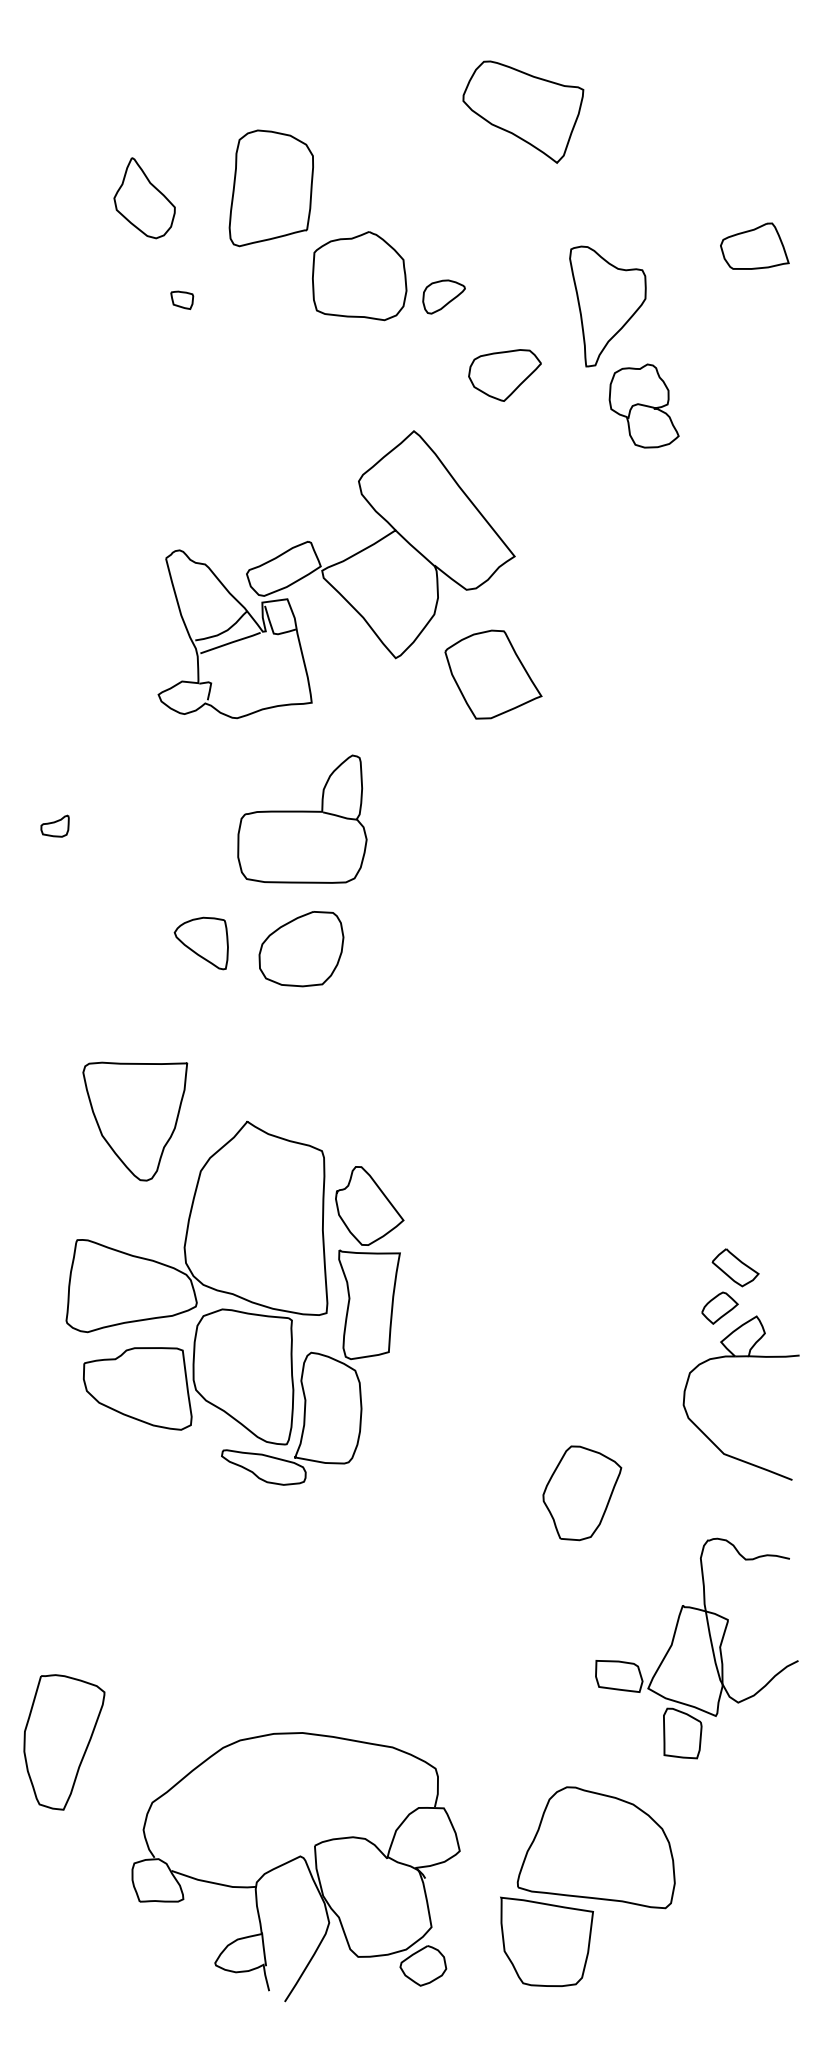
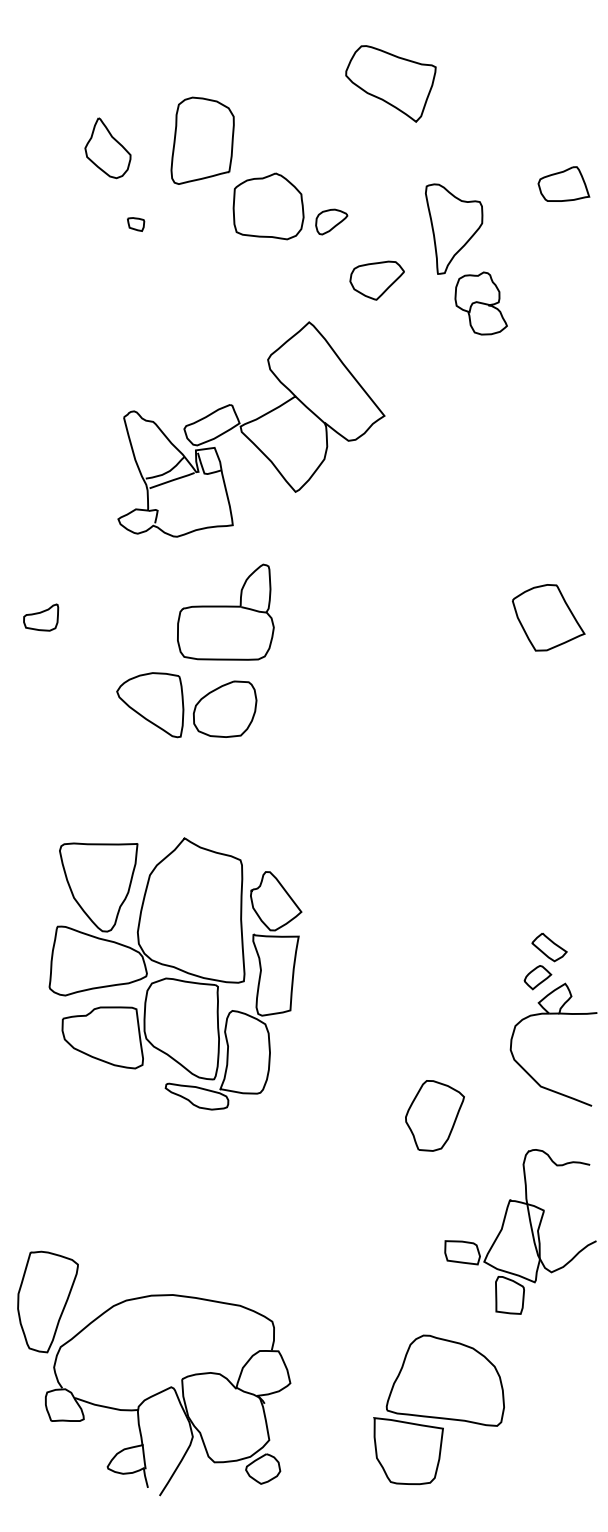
part: (493, 674) -> (548, 617), moved
part: (54, 825) -> (40, 616), size x1.67
part: (201, 943) -> (150, 705), size x1.67
part: (135, 1121) -> (98, 887), moved
part: (292, 1861) -> (165, 1391), moved

